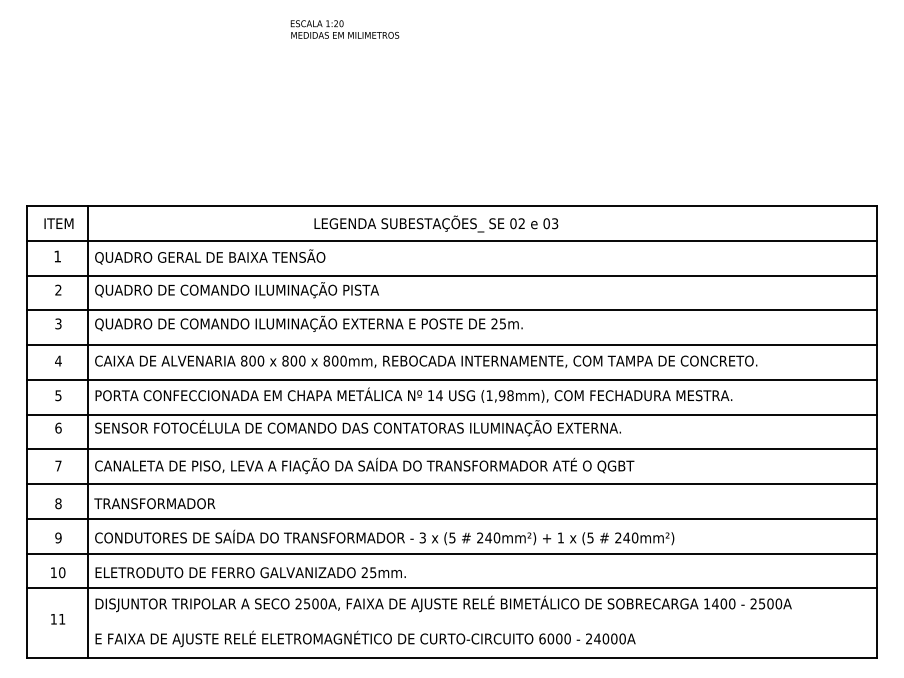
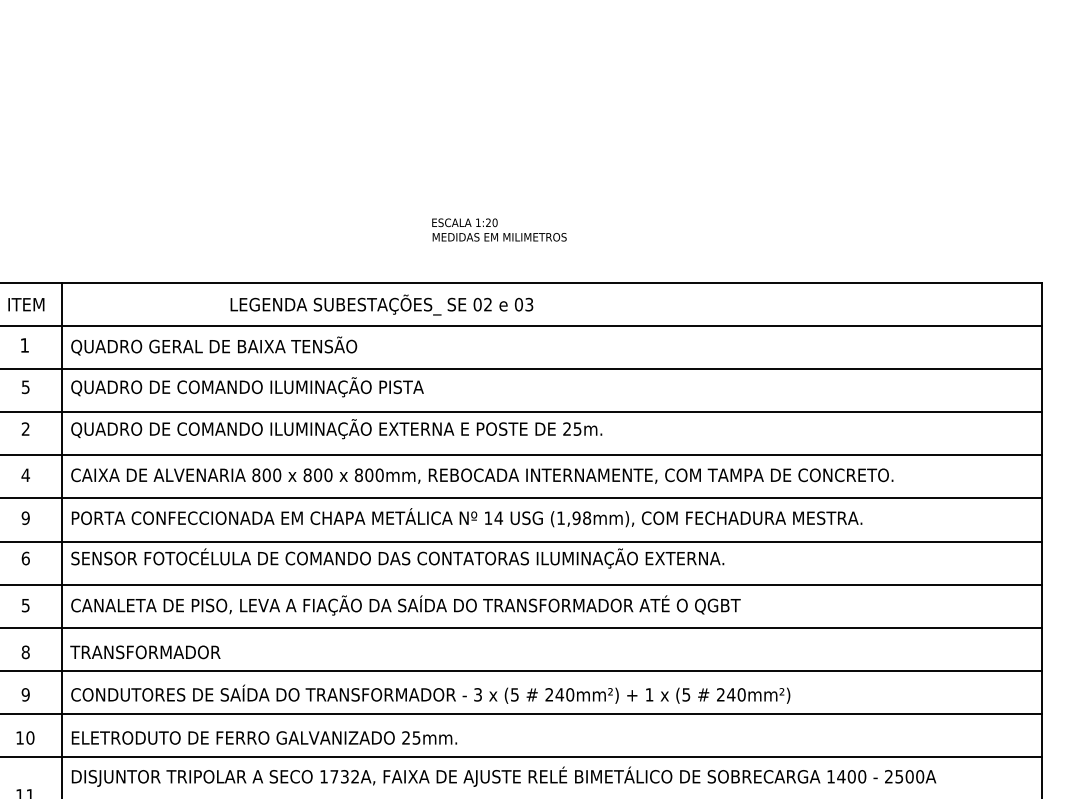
text: (344, 29) -> (498, 229), moved
text: (436, 223) -> (382, 304), moved
text: (58, 289) -> (25, 386), 2 -> 5
text: (58, 324) -> (25, 429), 3 -> 2
text: (58, 395) -> (25, 517), 5 -> 9
text: (58, 465) -> (25, 604), 7 -> 5
text: (311, 603) -> (339, 776), 2500A, -> 1732A,

